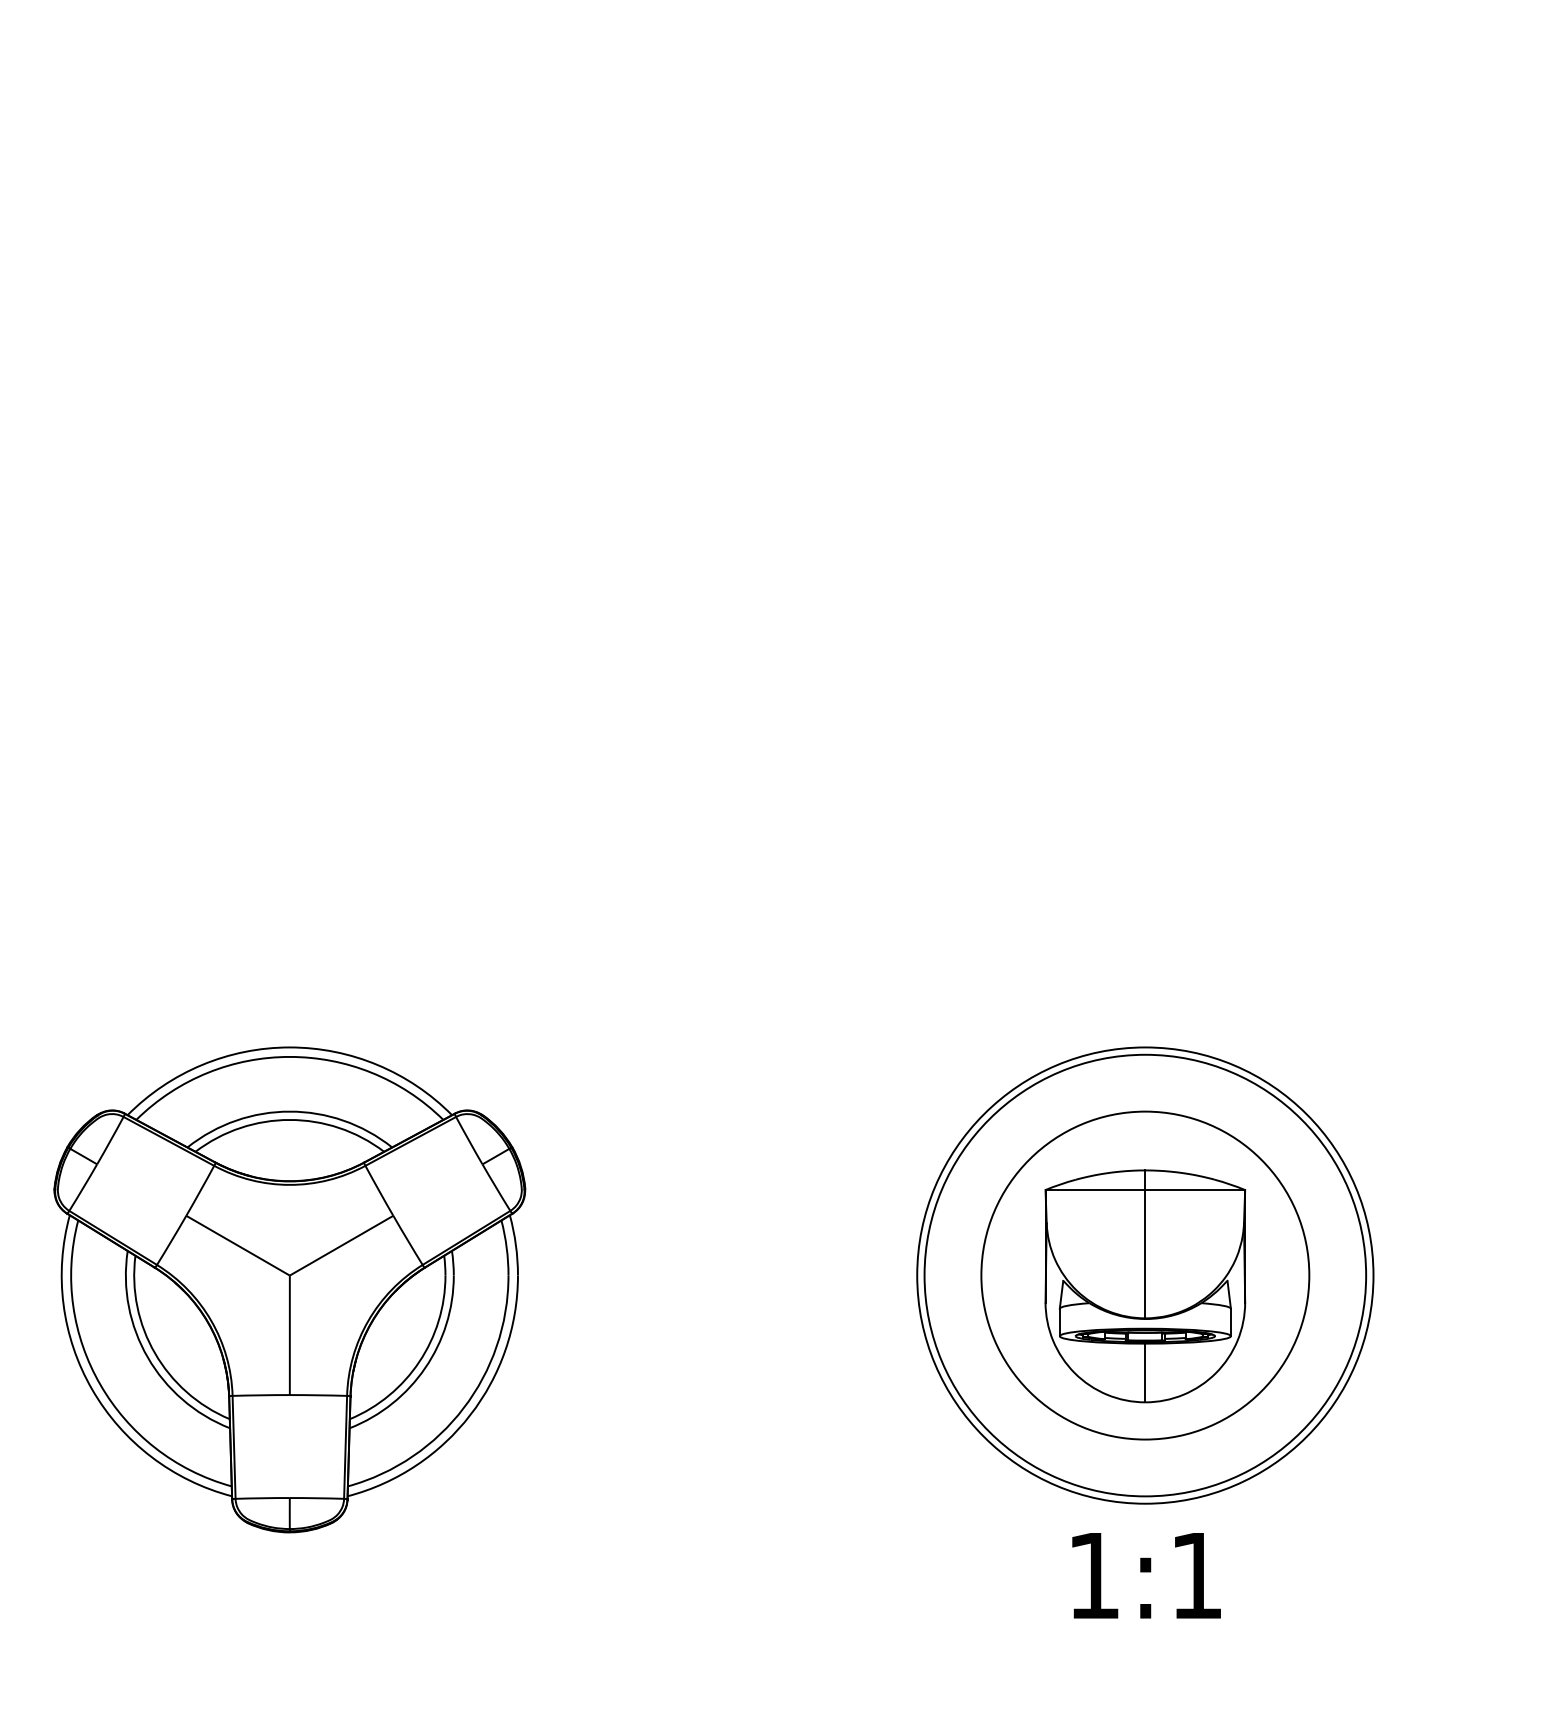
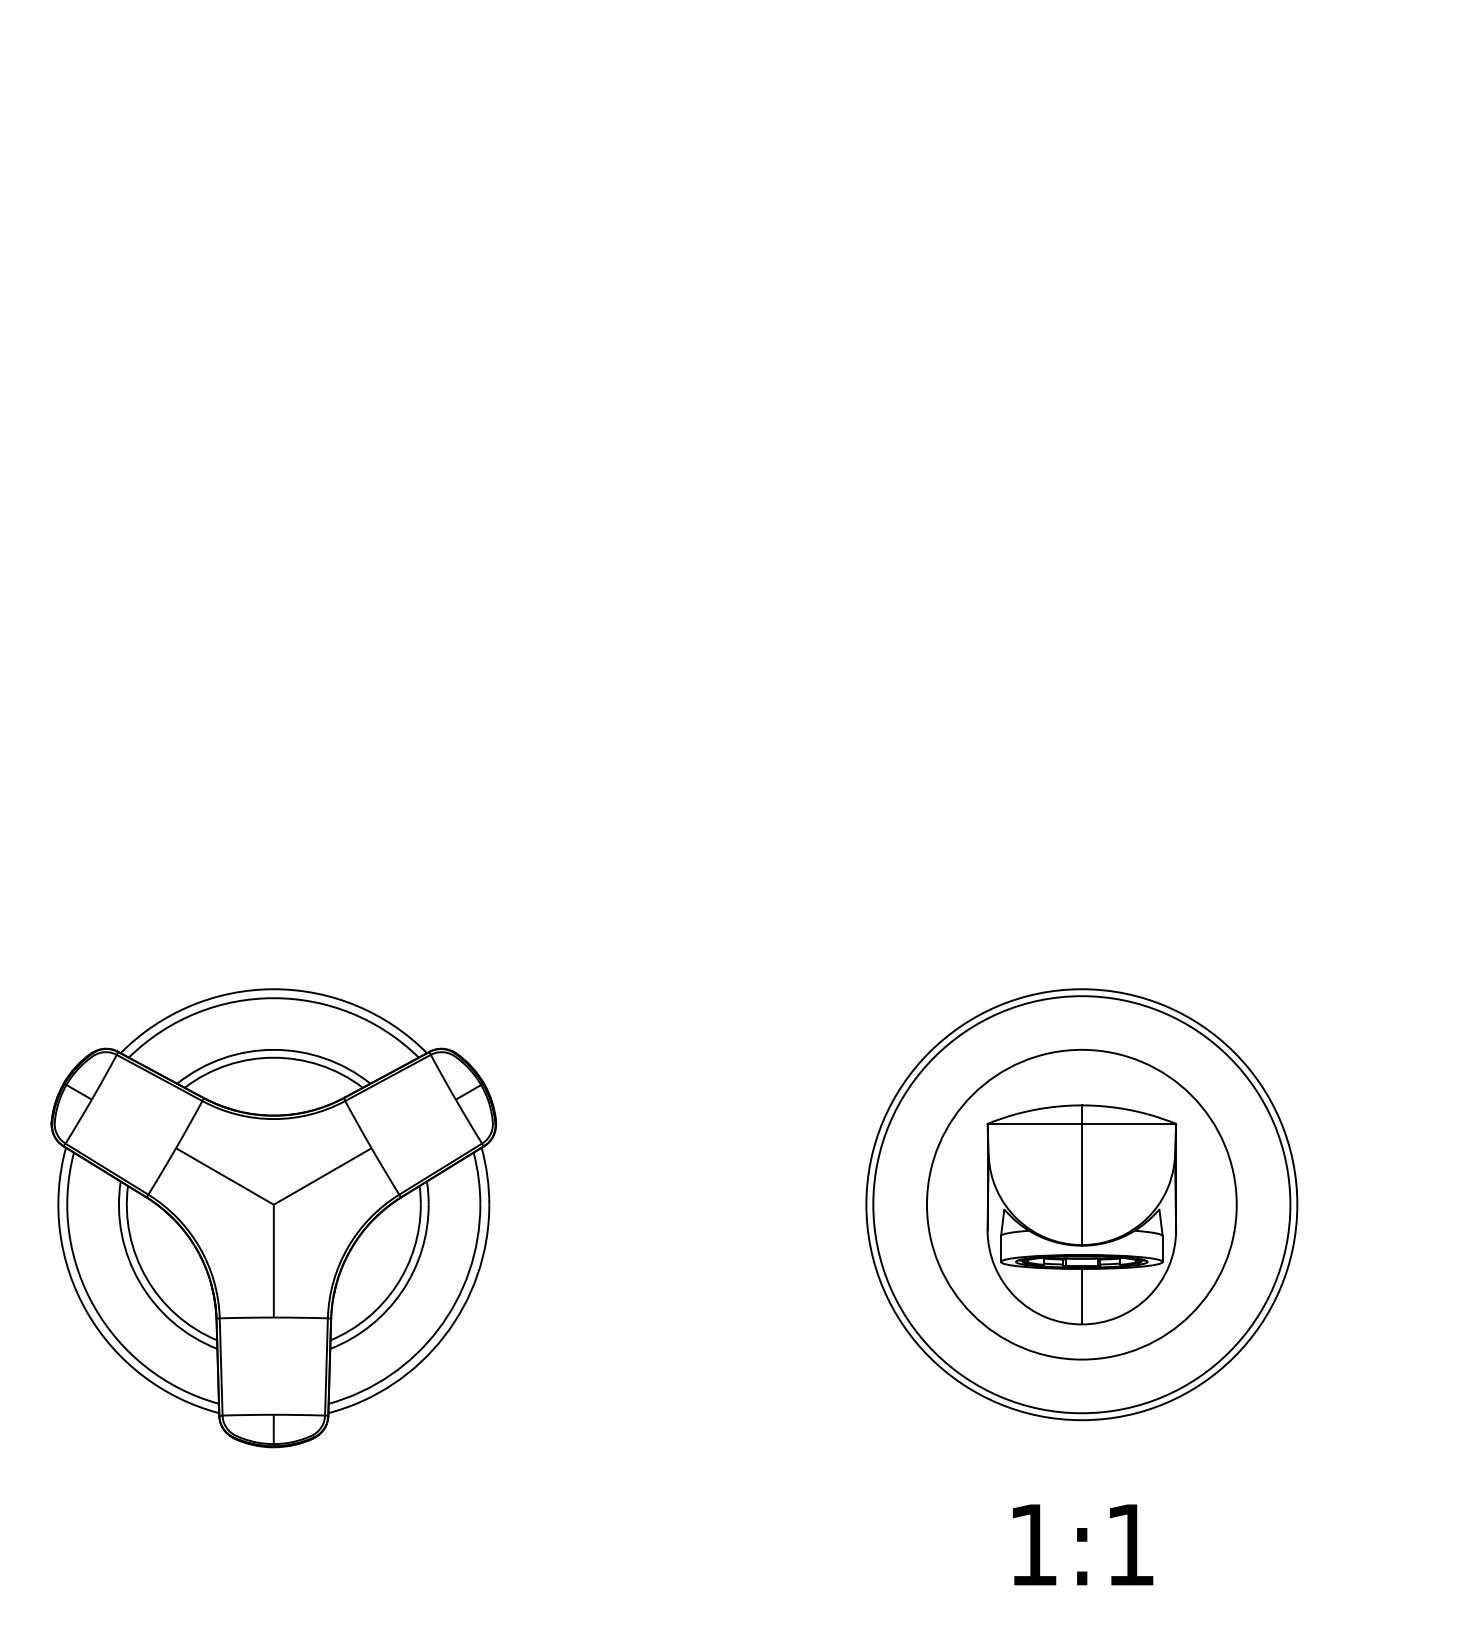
text: (1146, 1575) -> (1082, 1544), moved

